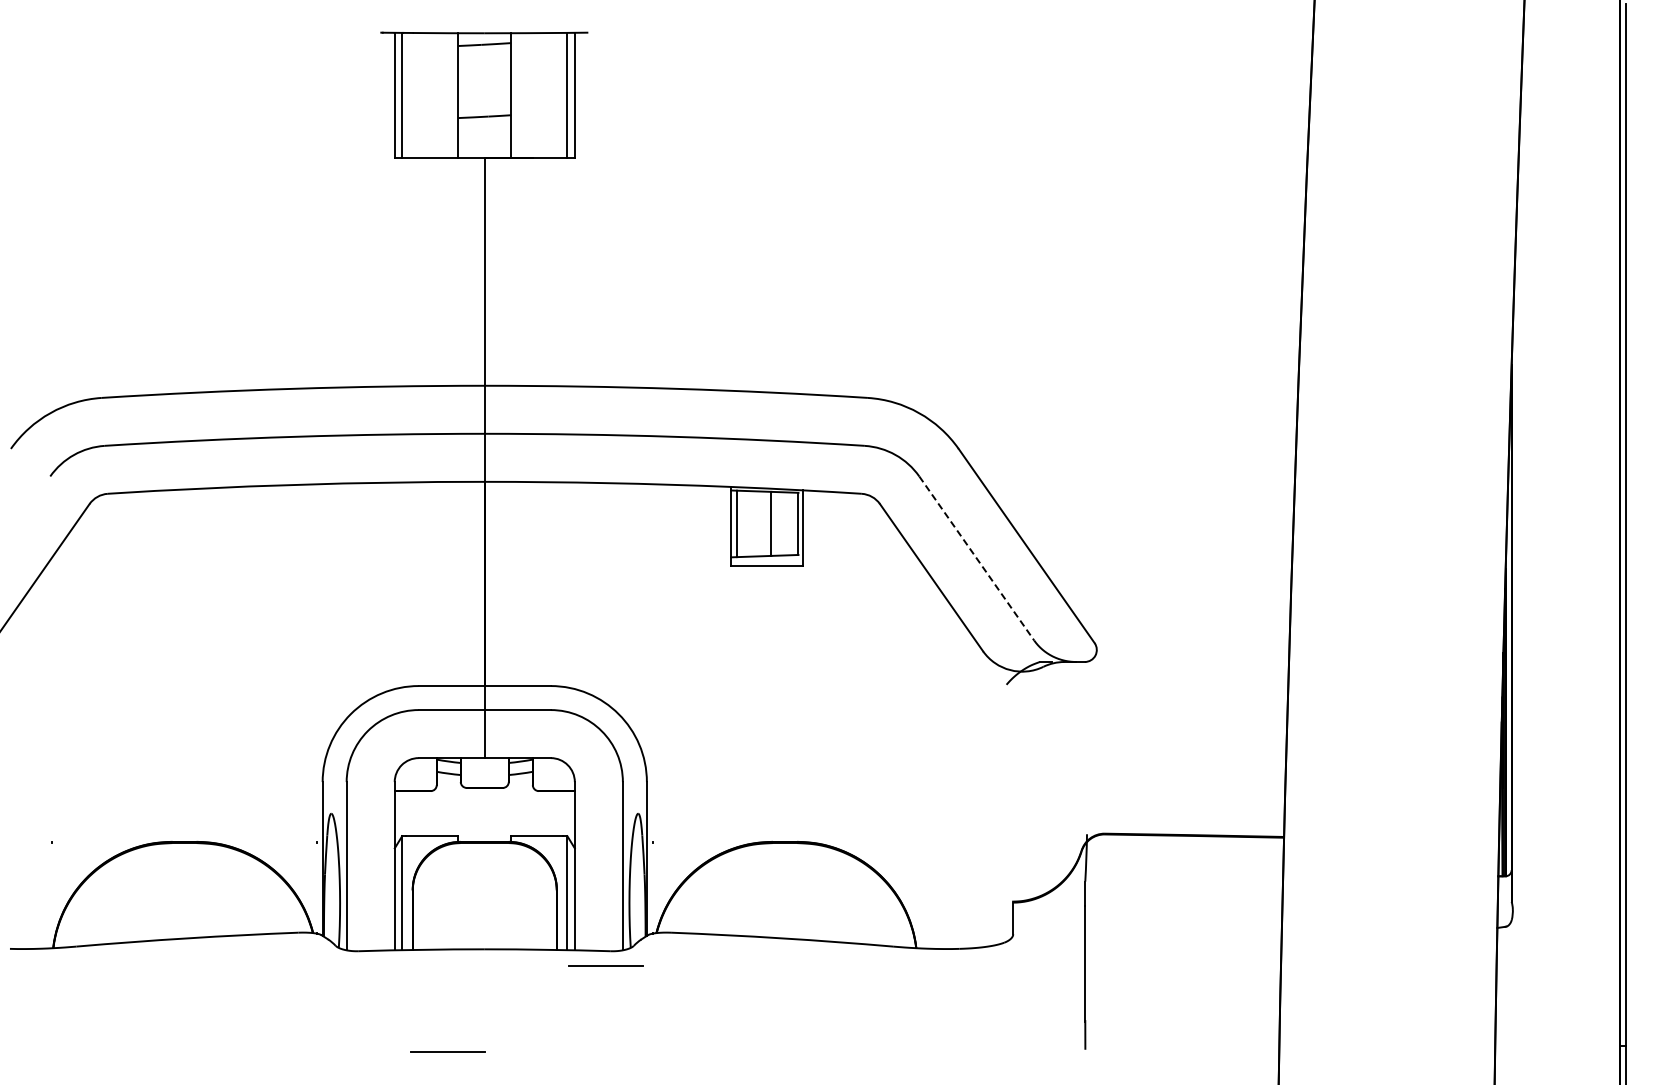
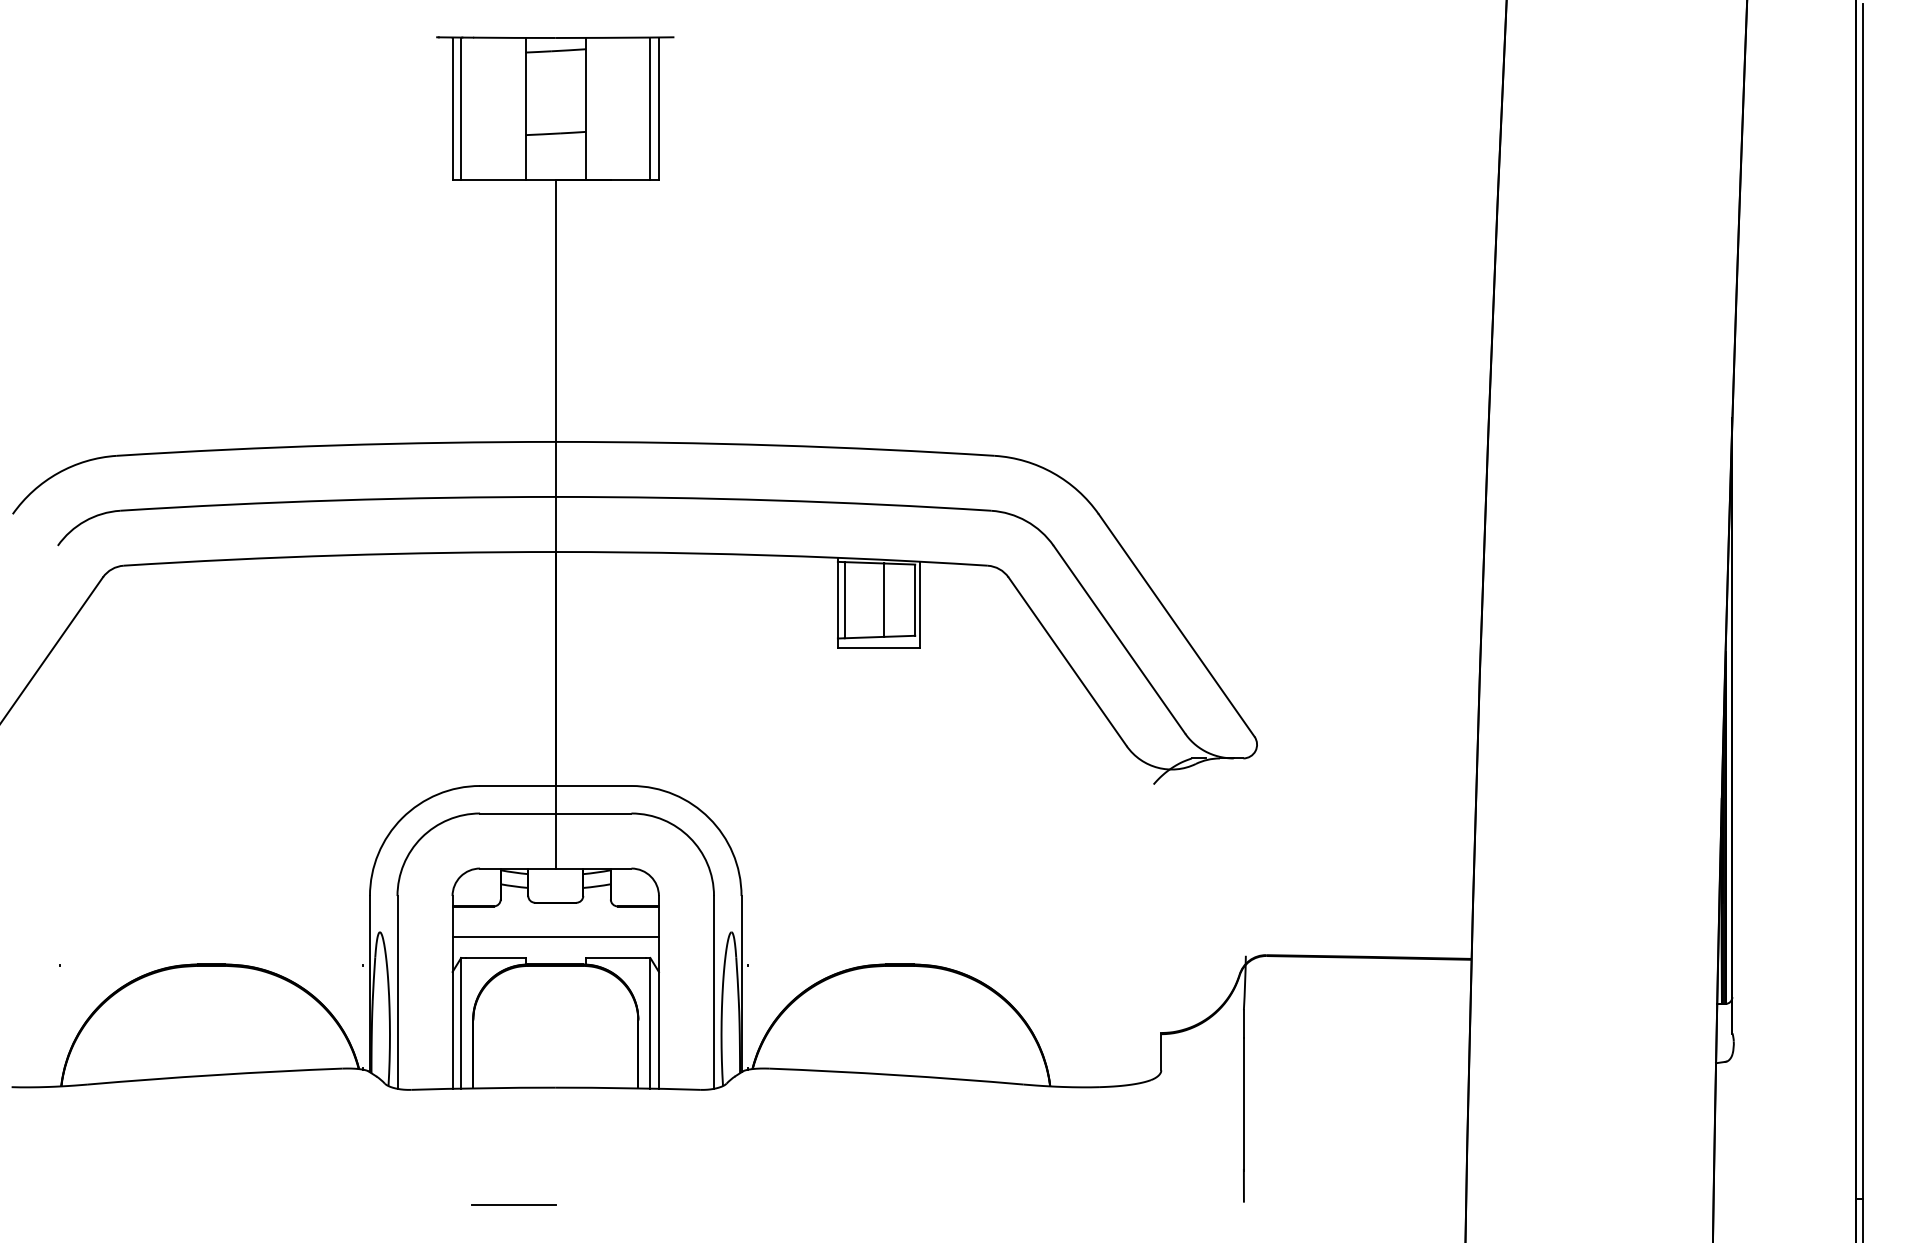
line: (977, 558) -> (1120, 639), dashed -> solid
line: (484, 818) -> (555, 937), added
line: (605, 965) -> (694, 1106), removed

